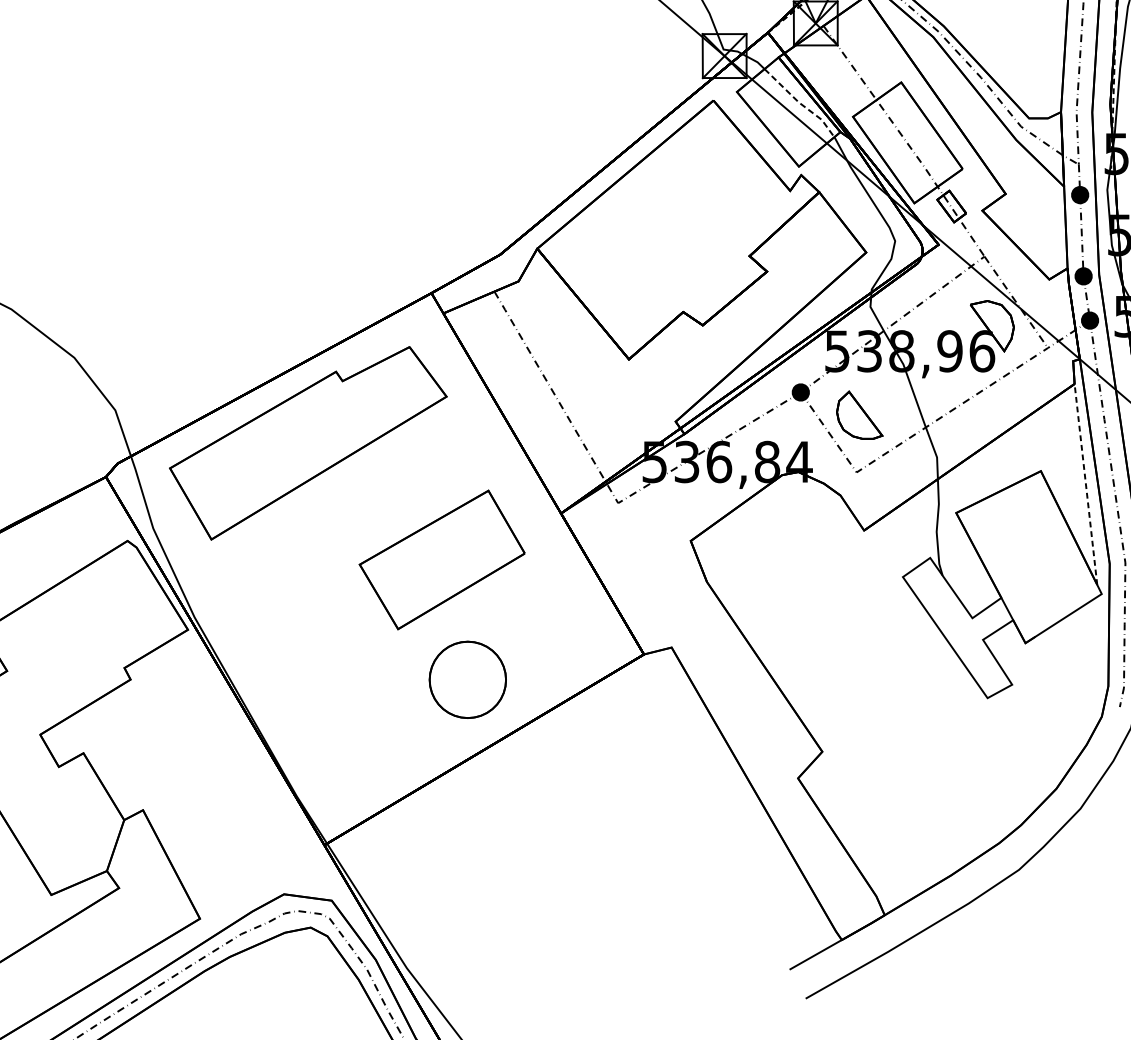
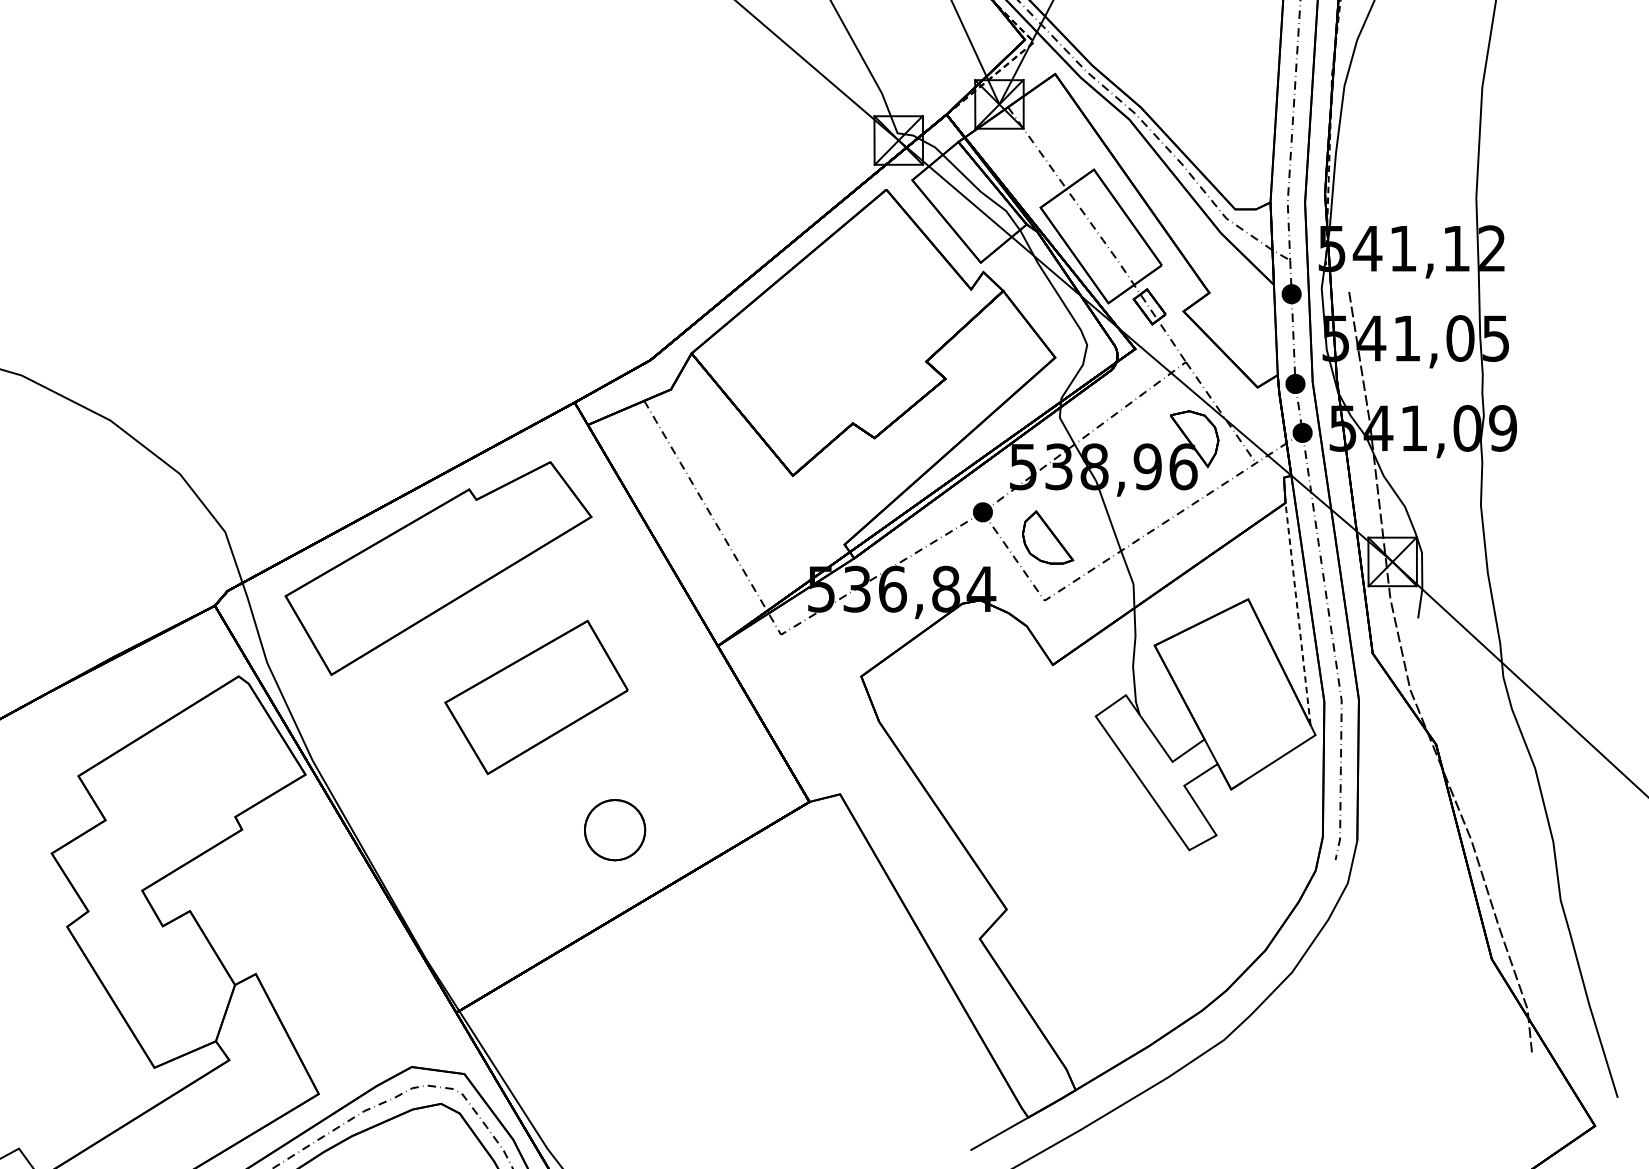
line: (800, 104) -> (982, 193), dashed -> solid
part: (442, 559) -> (536, 697), moved
part: (468, 680) -> (615, 830), size x0.71

